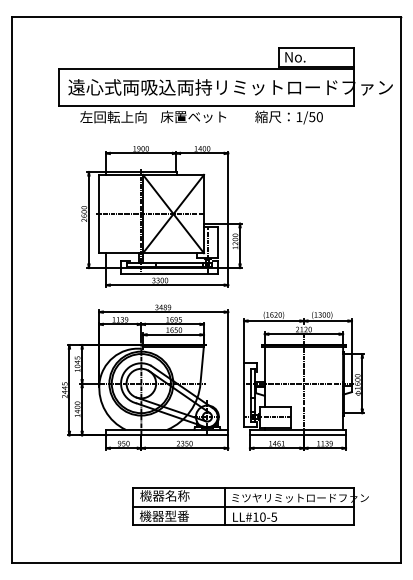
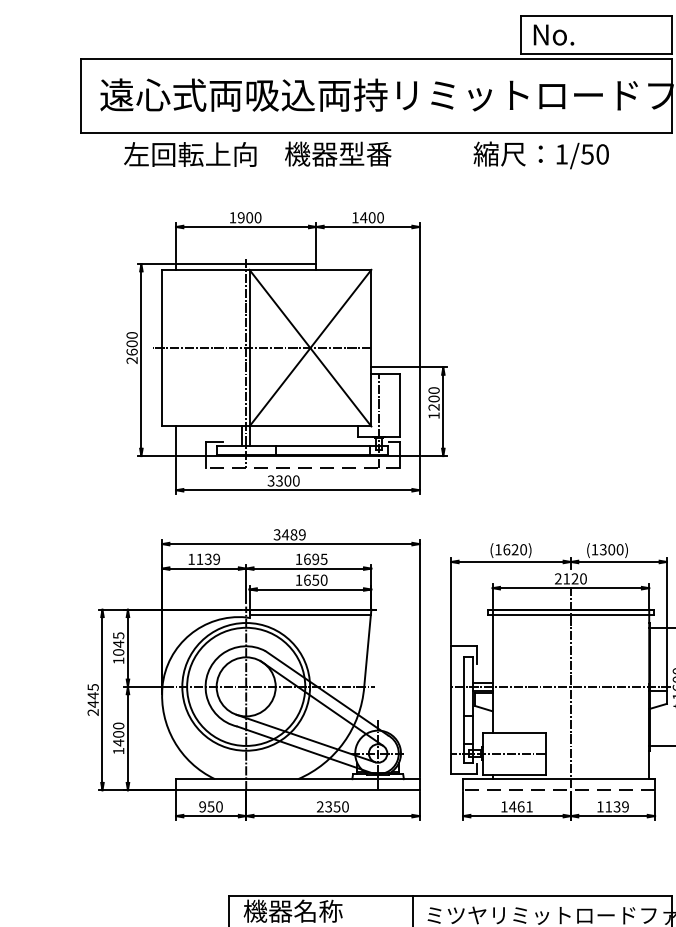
text: (193, 116) -> (350, 153), 床置ベット -> 機器型番
line: (169, 273) -> (302, 466), solid -> dashed
line: (297, 435) -> (558, 790), solid -> dashed

